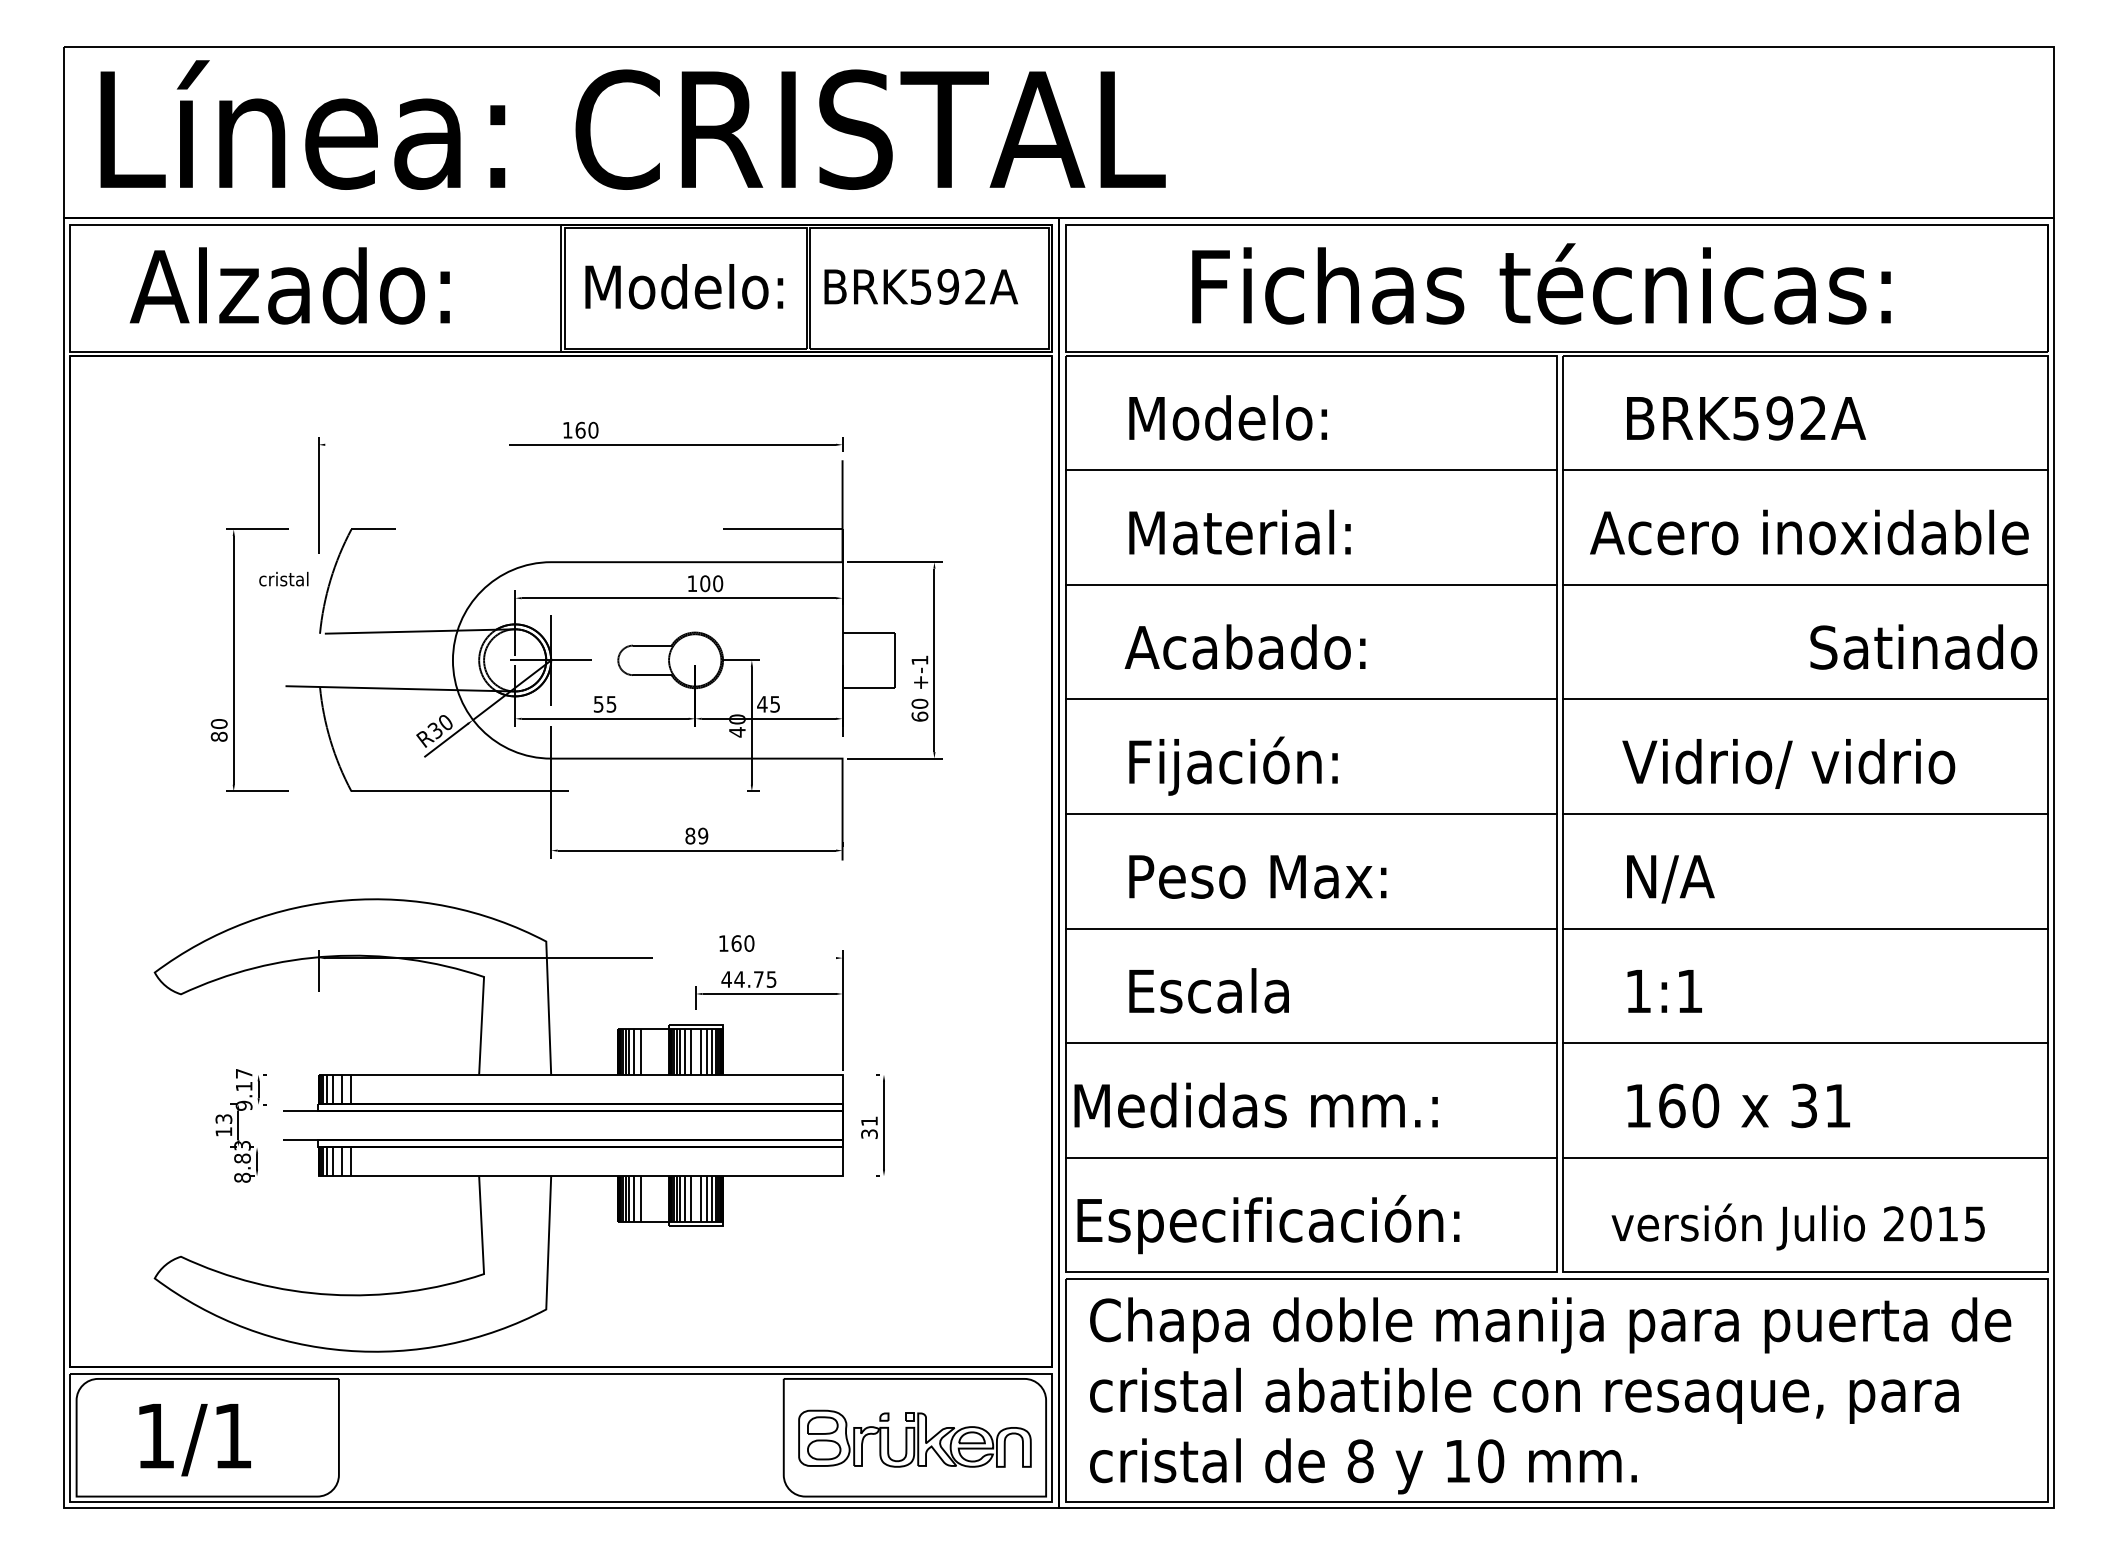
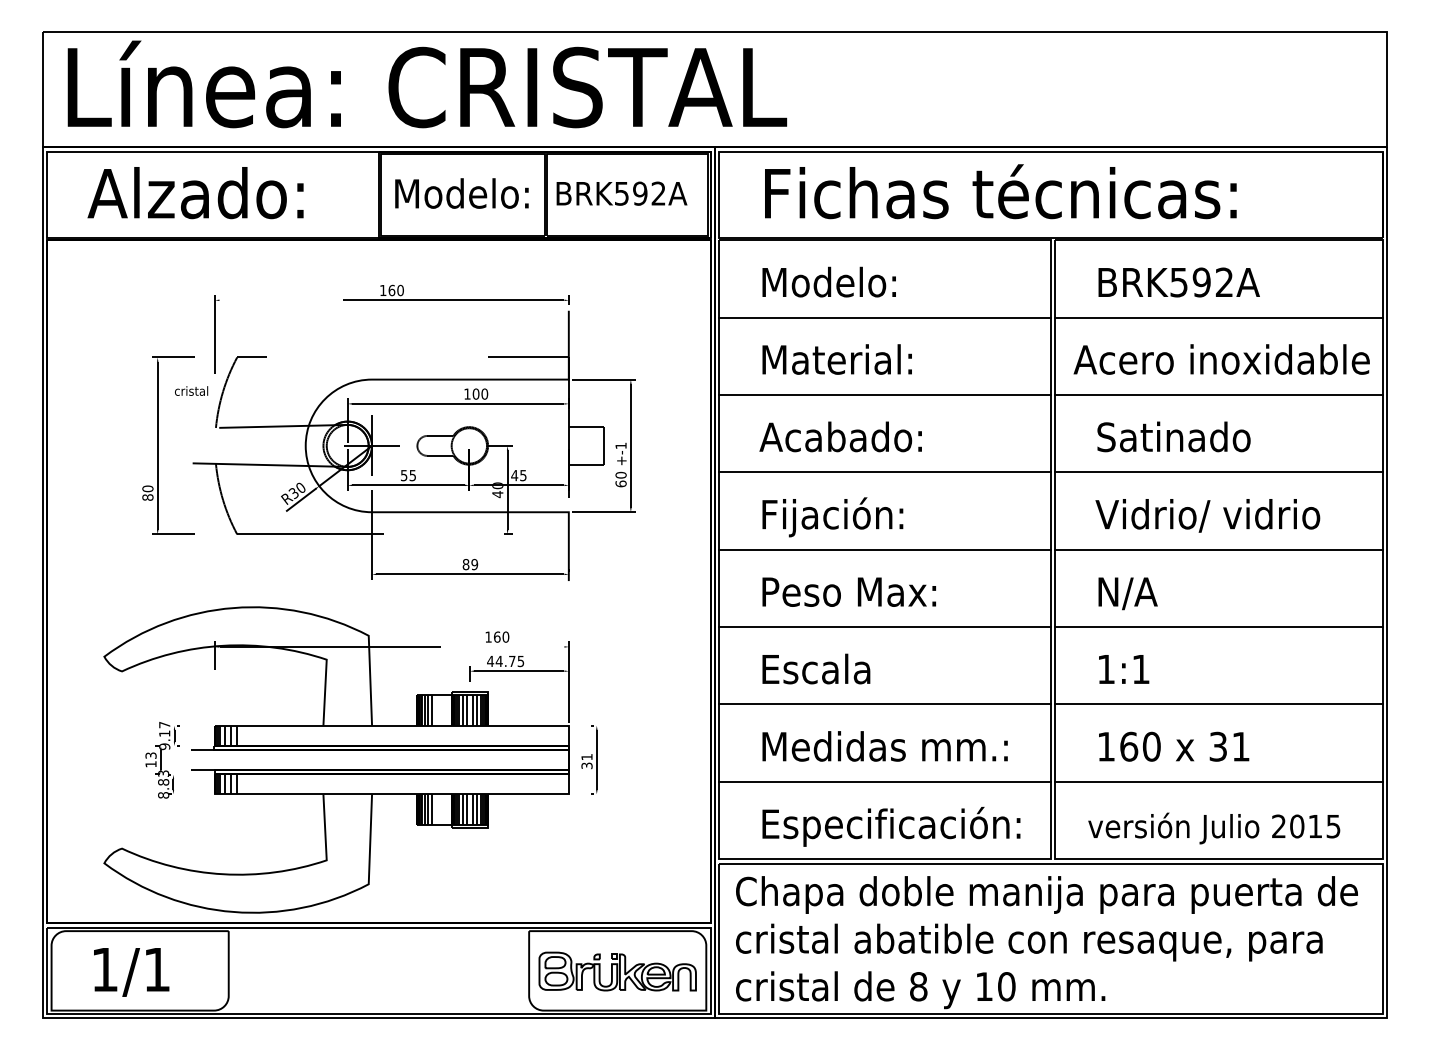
text: (1541, 283) -> (1000, 191), moved
text: (1923, 646) -> (1173, 436), moved
text: (1255, 1105) -> (884, 746), moved
text: (1268, 1223) -> (891, 826), moved

